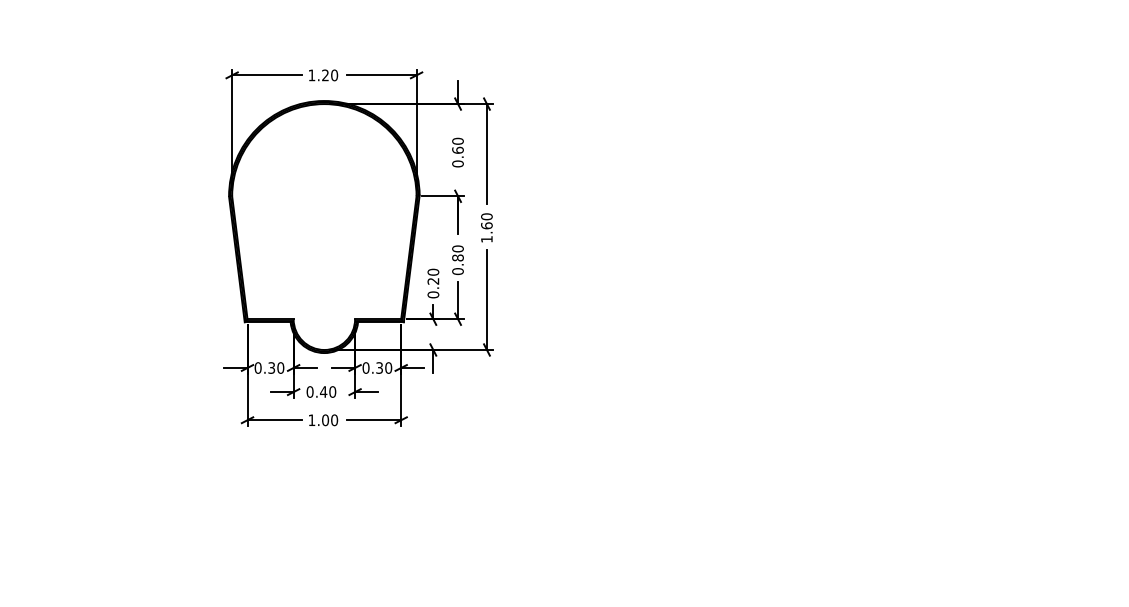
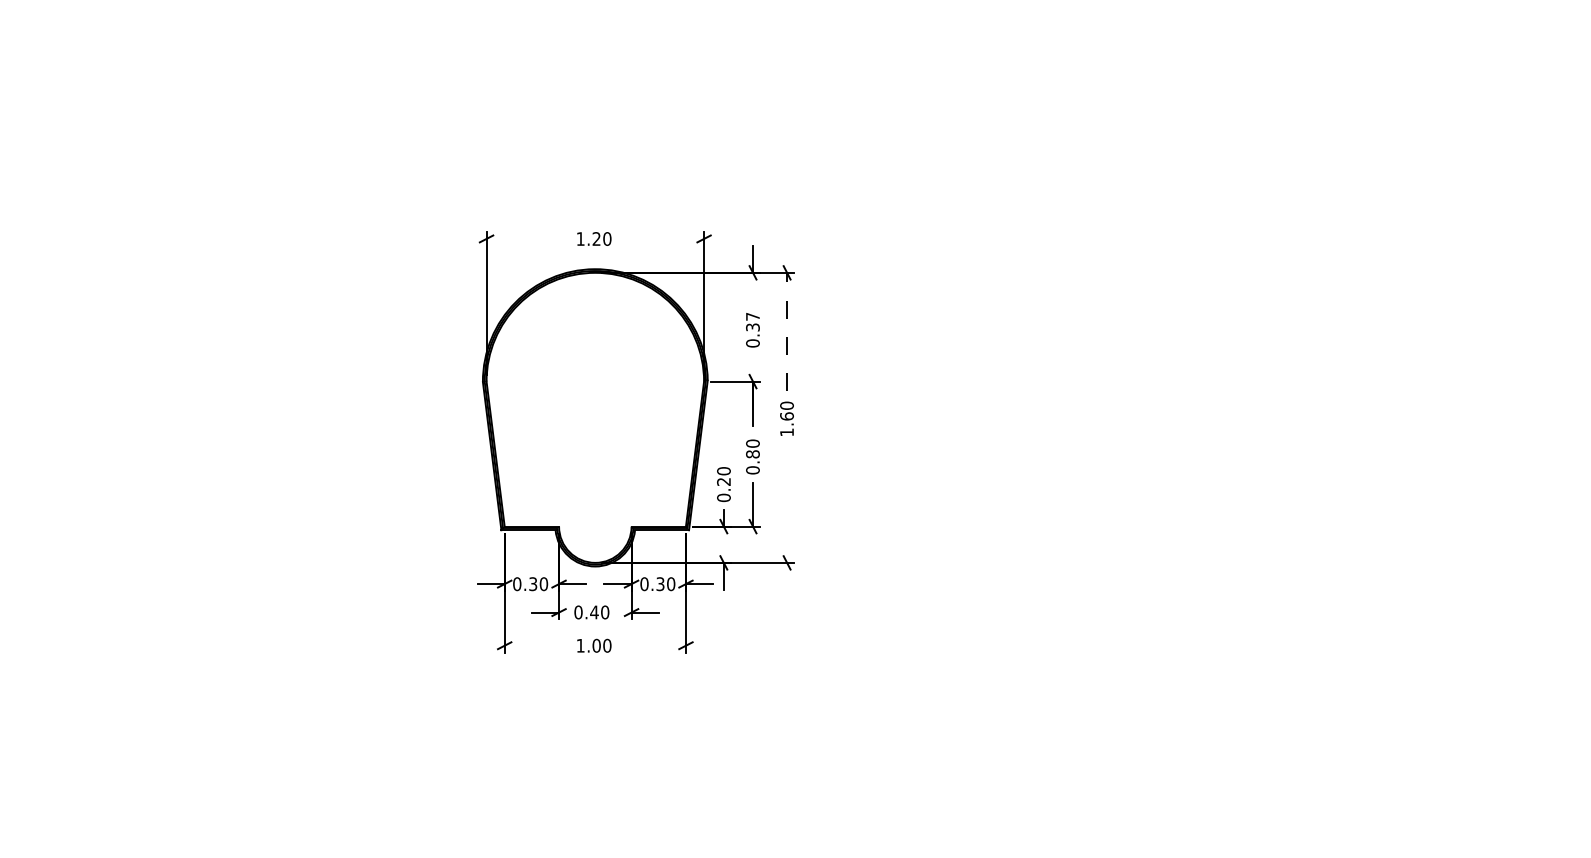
line: (266, 74) -> (527, 238), removed
line: (381, 74) -> (662, 238), removed
text: (457, 145) -> (752, 321), 0.60 -> 0.37
line: (487, 153) -> (787, 331), solid -> dashed
line: (487, 299) -> (787, 503), removed
line: (274, 420) -> (536, 645), removed
line: (373, 420) -> (653, 645), removed

